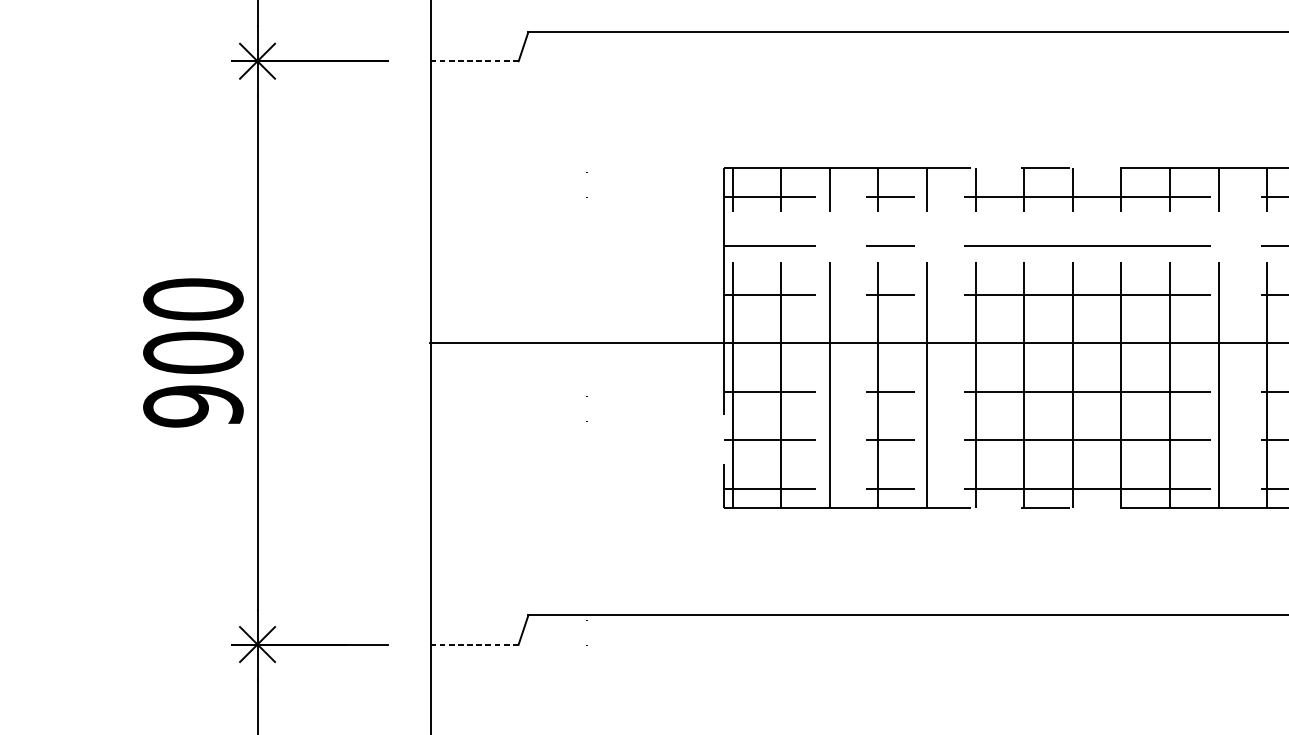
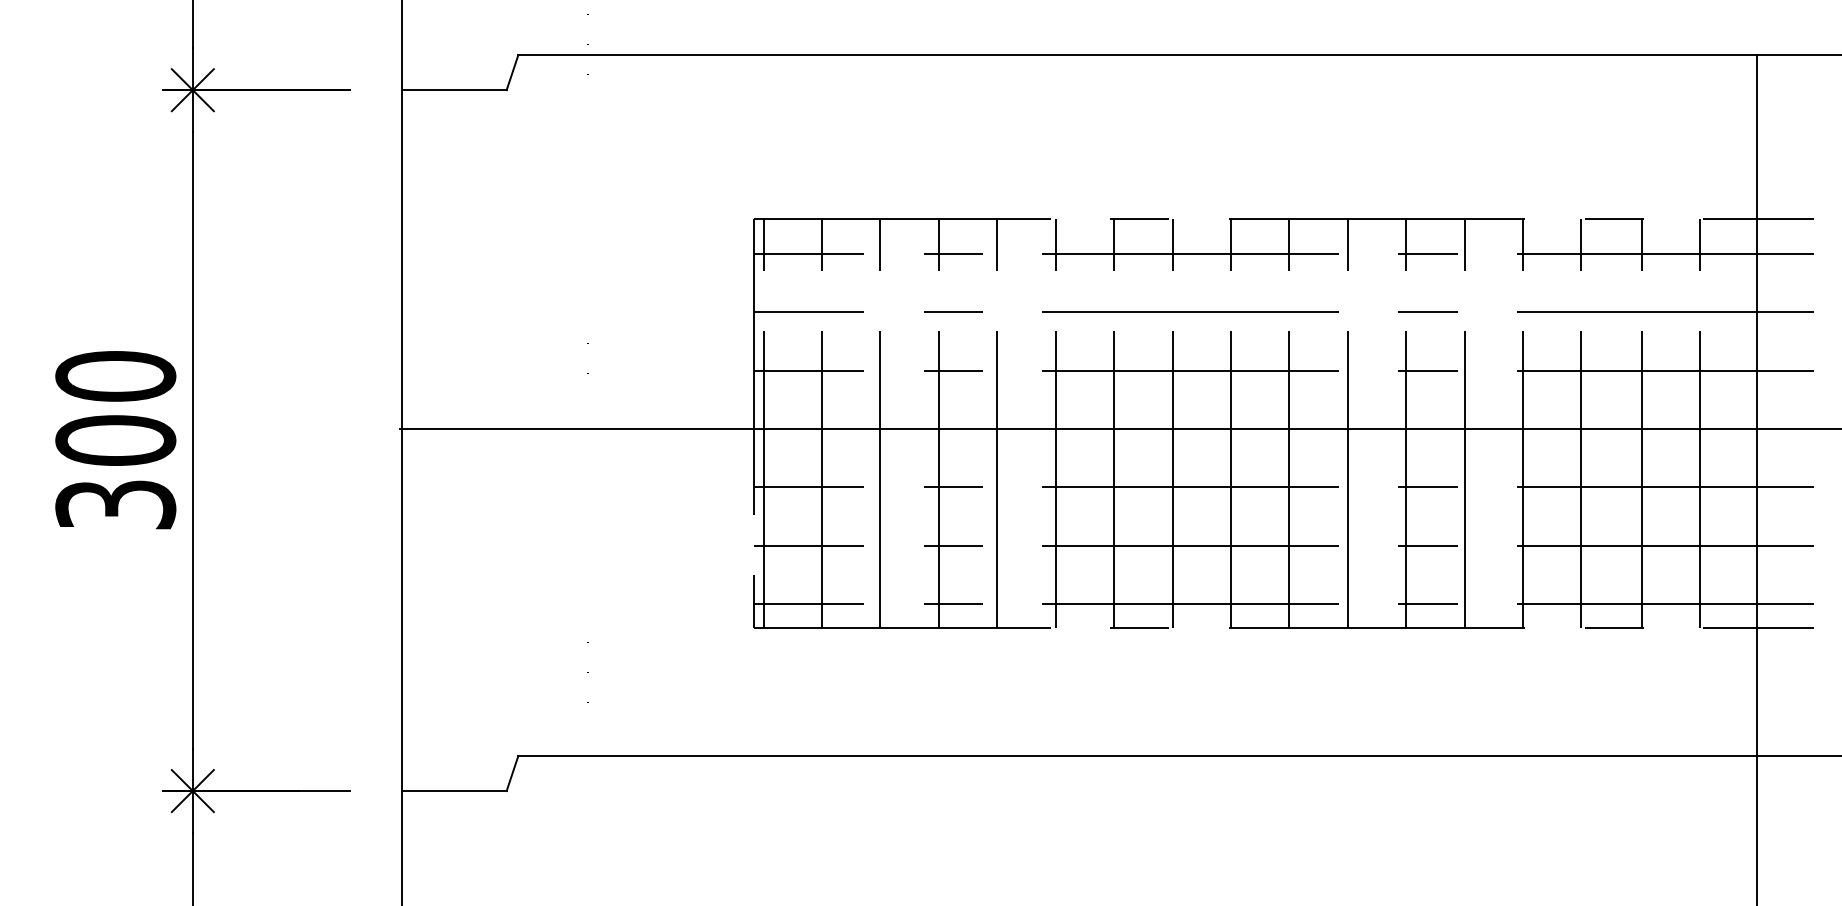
line: (475, 61) -> (454, 90), dashed -> solid
text: (193, 406) -> (115, 504), 900 -> 300
line: (475, 644) -> (454, 791), dashed -> solid

